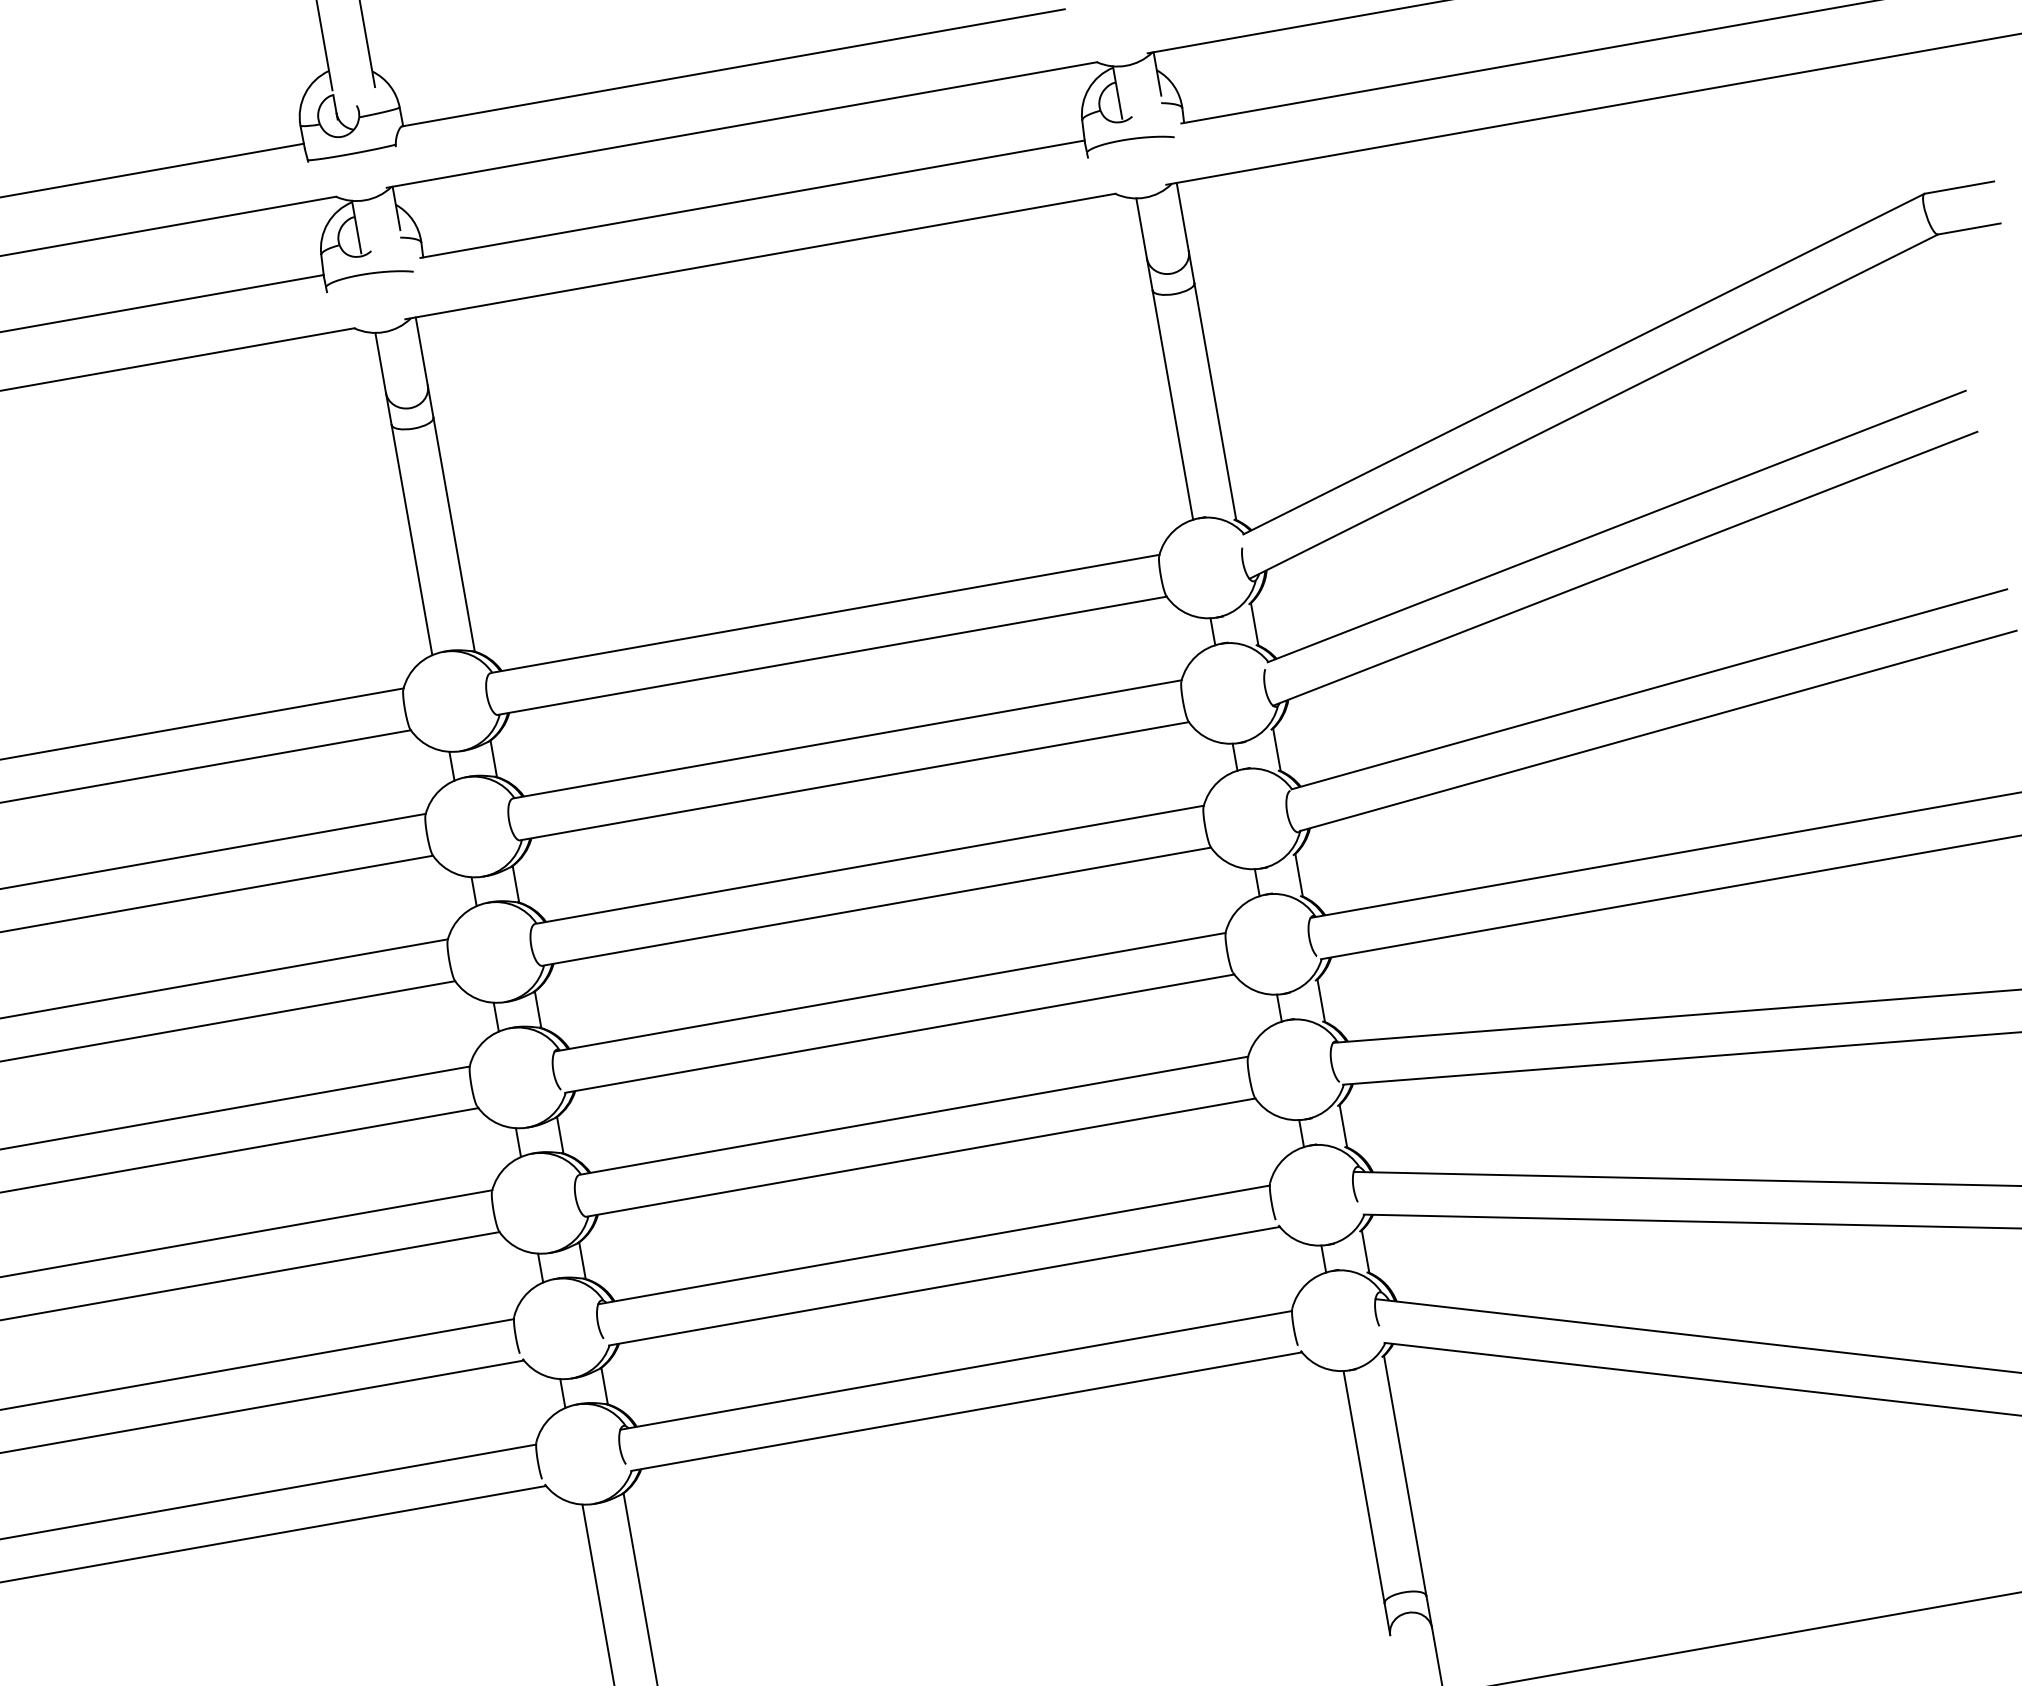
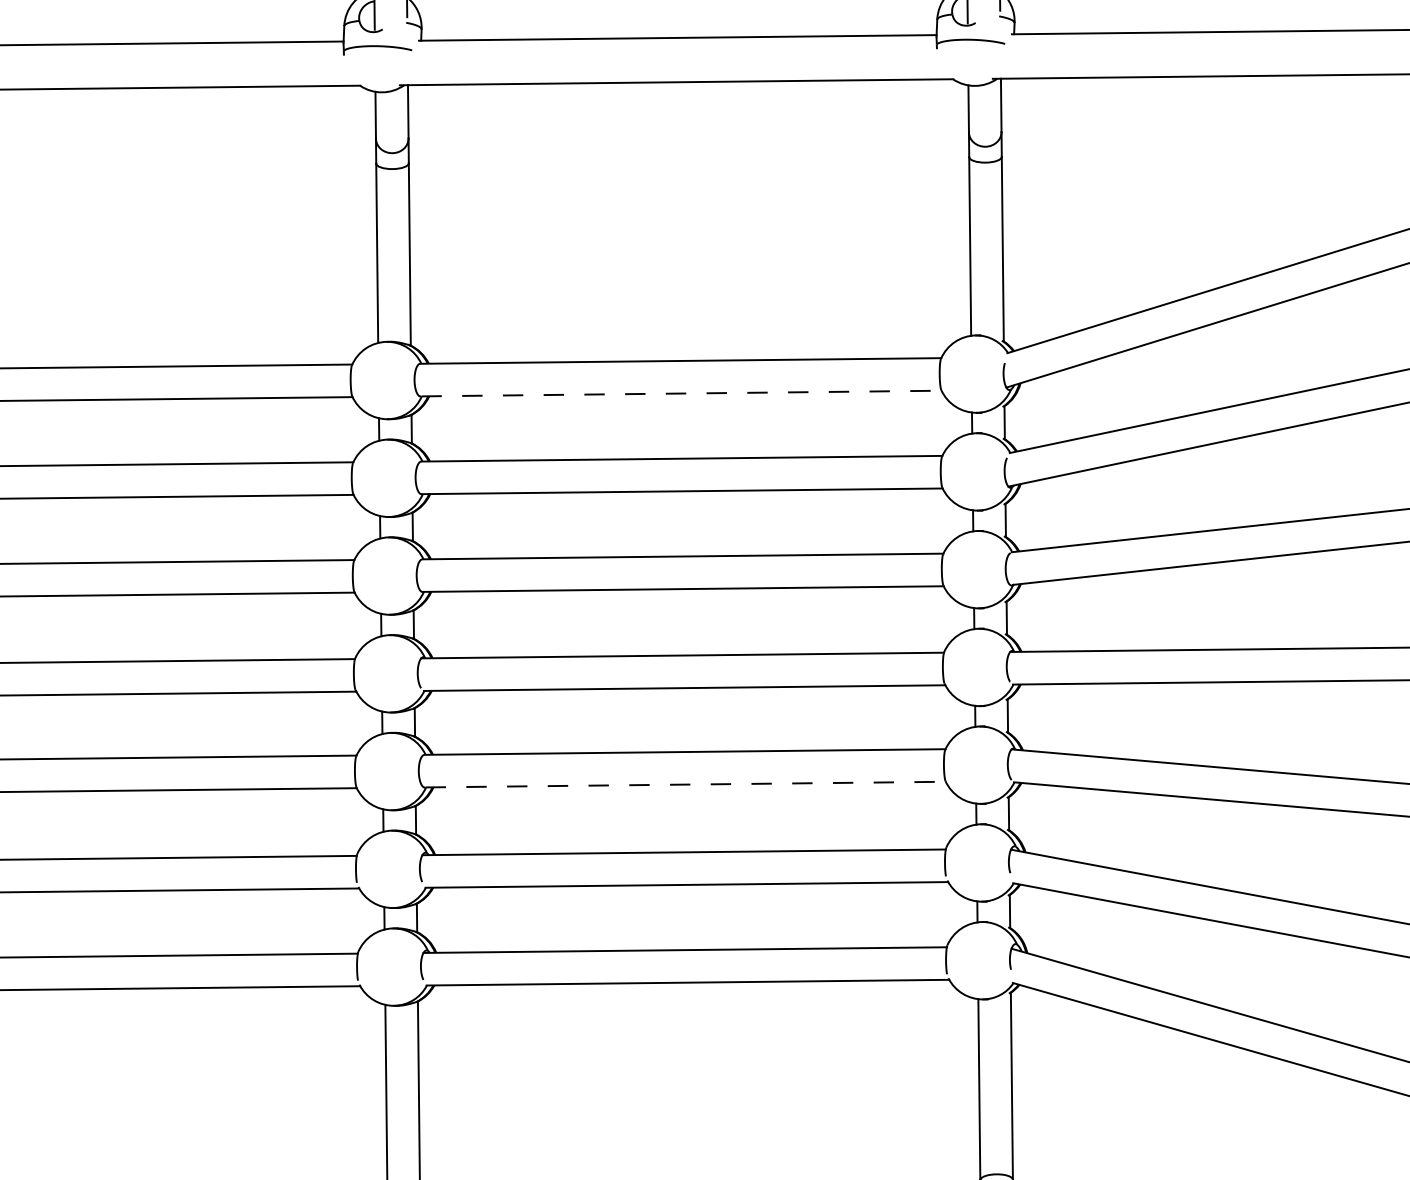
line: (833, 655) -> (681, 393), solid -> dashed
line: (921, 1157) -> (685, 784), solid -> dashed

